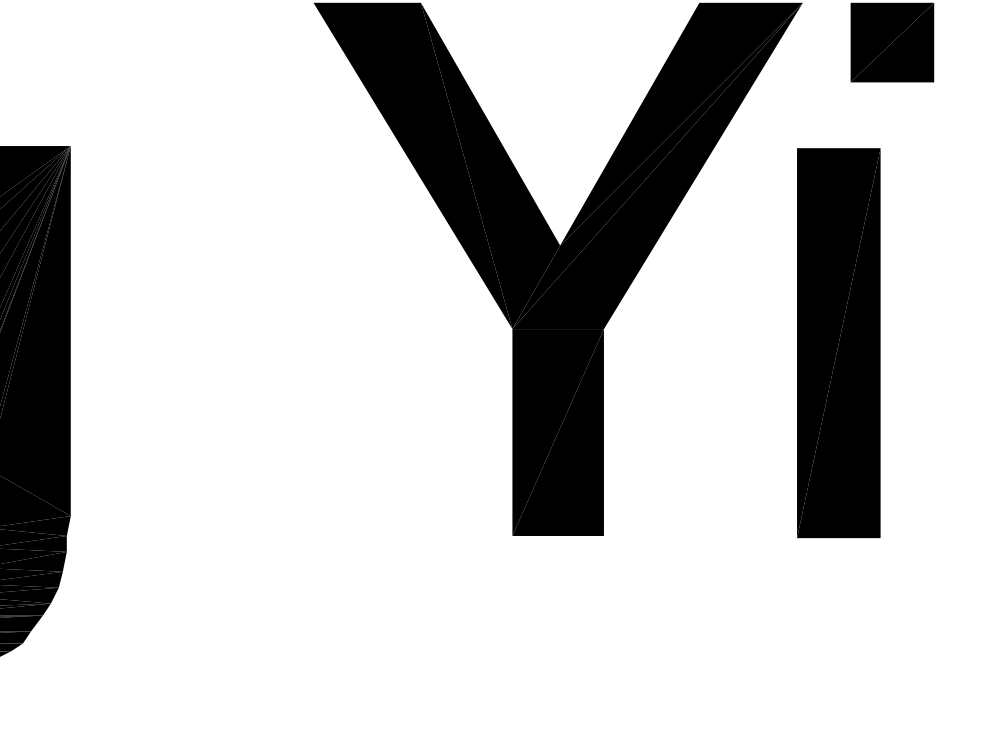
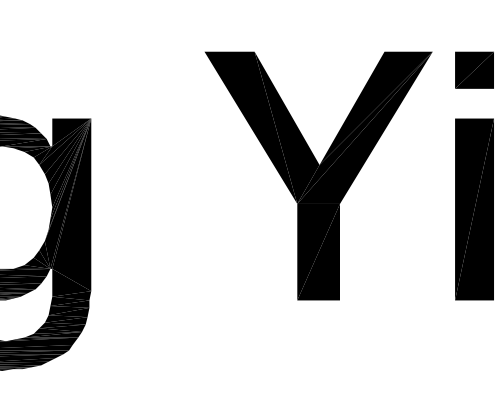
part: (838, 343) -> (474, 209), moved

